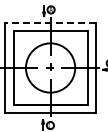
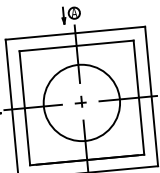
line: (50, 22) -> (75, 32), dashed -> solid

